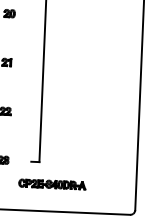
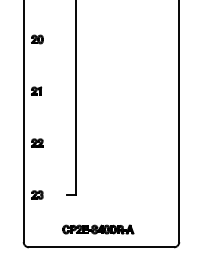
part: (52, 184) -> (98, 229), moved

